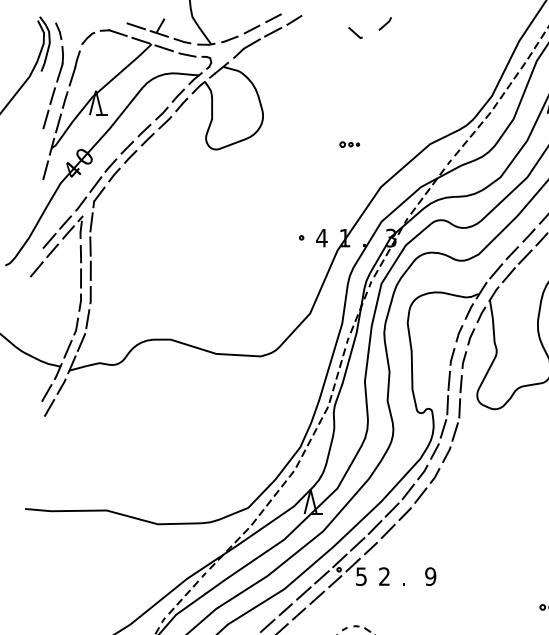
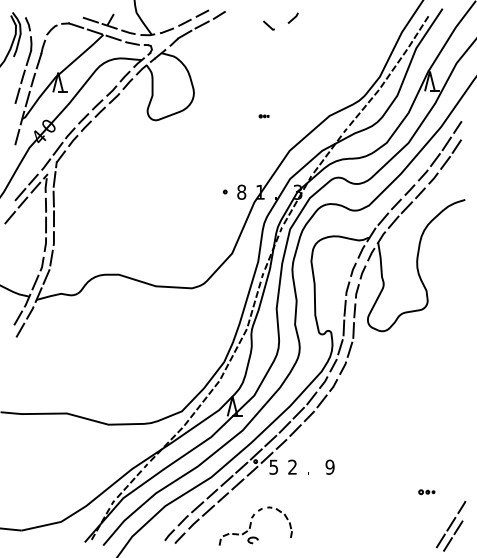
part: (348, 144) -> (263, 116), size x0.6
text: (321, 237) -> (241, 191), 4 -> 8

